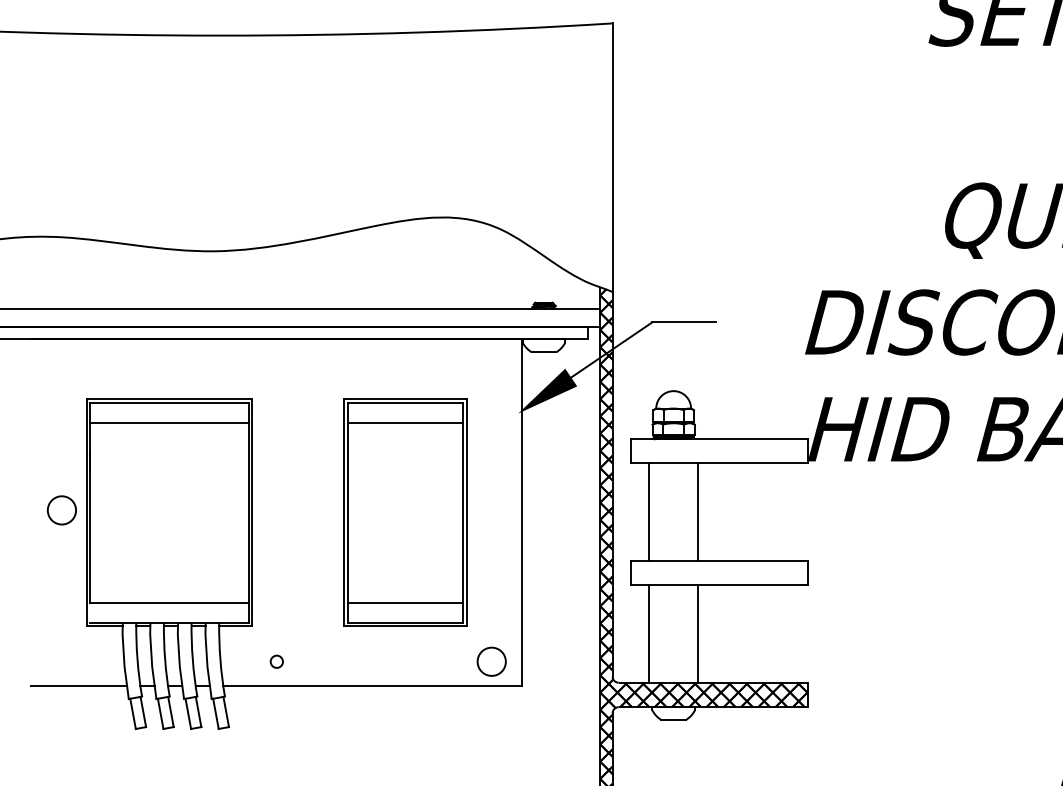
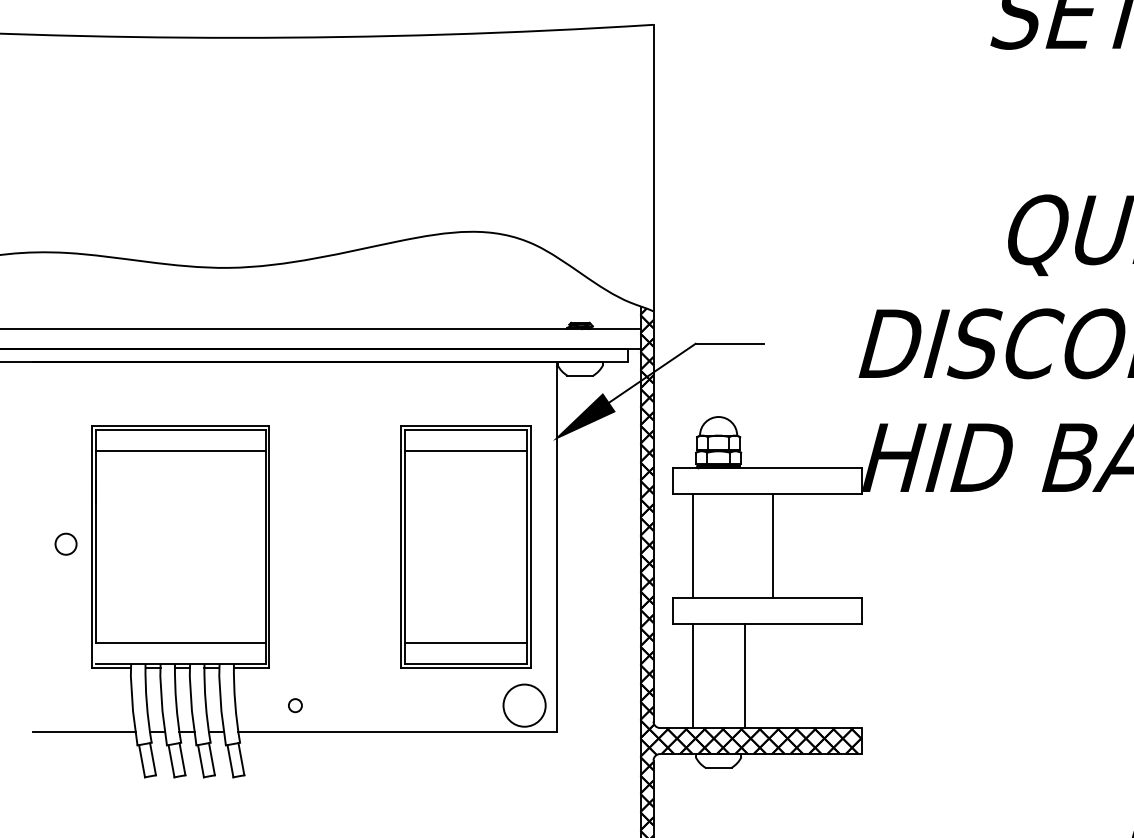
circle: (61, 510) -> (65, 544), size x0.7
line: (698, 511) -> (773, 545), moved
part: (405, 512) -> (465, 546), moved
circle: (491, 661) -> (524, 705), size x1.4

